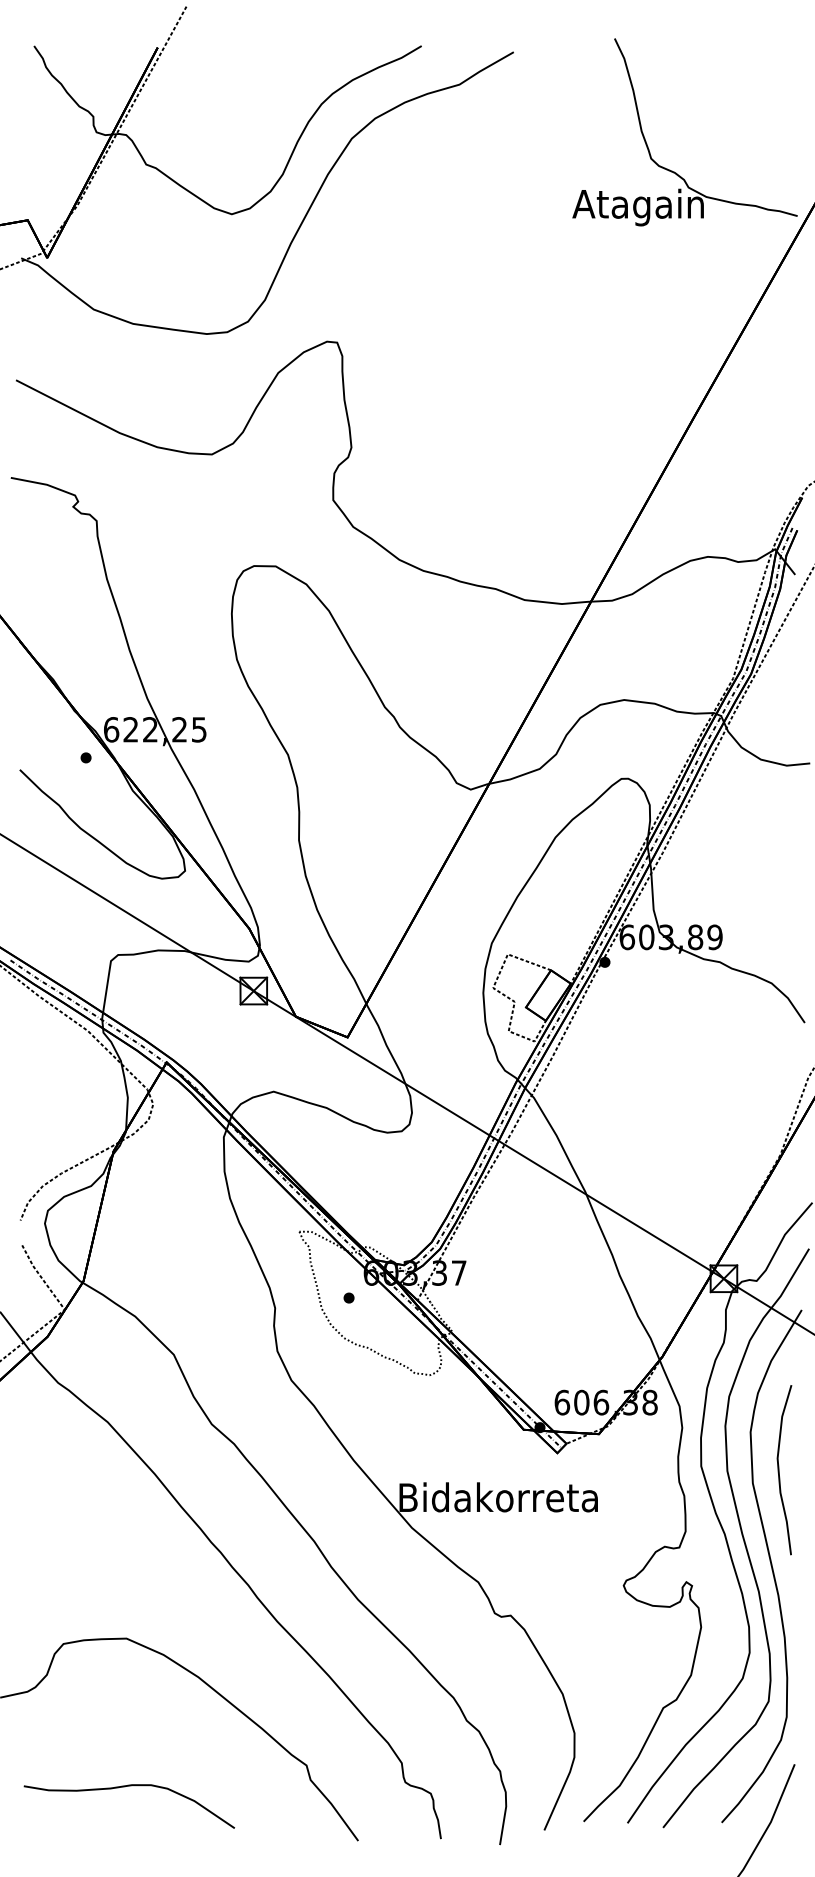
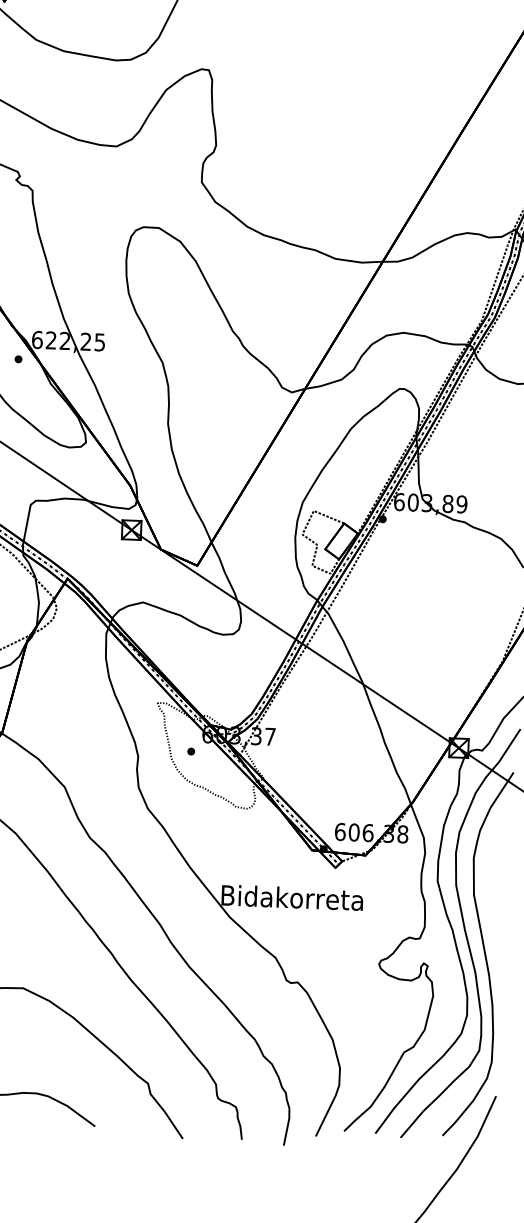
curve: (779, 1470) -> (493, 886), removed

